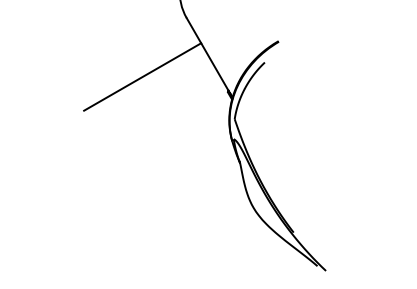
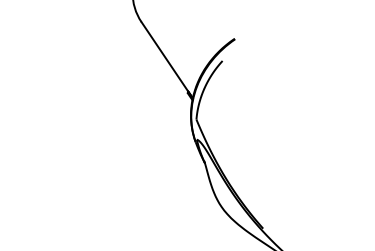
line: (142, 76) -> (101, 83), removed

